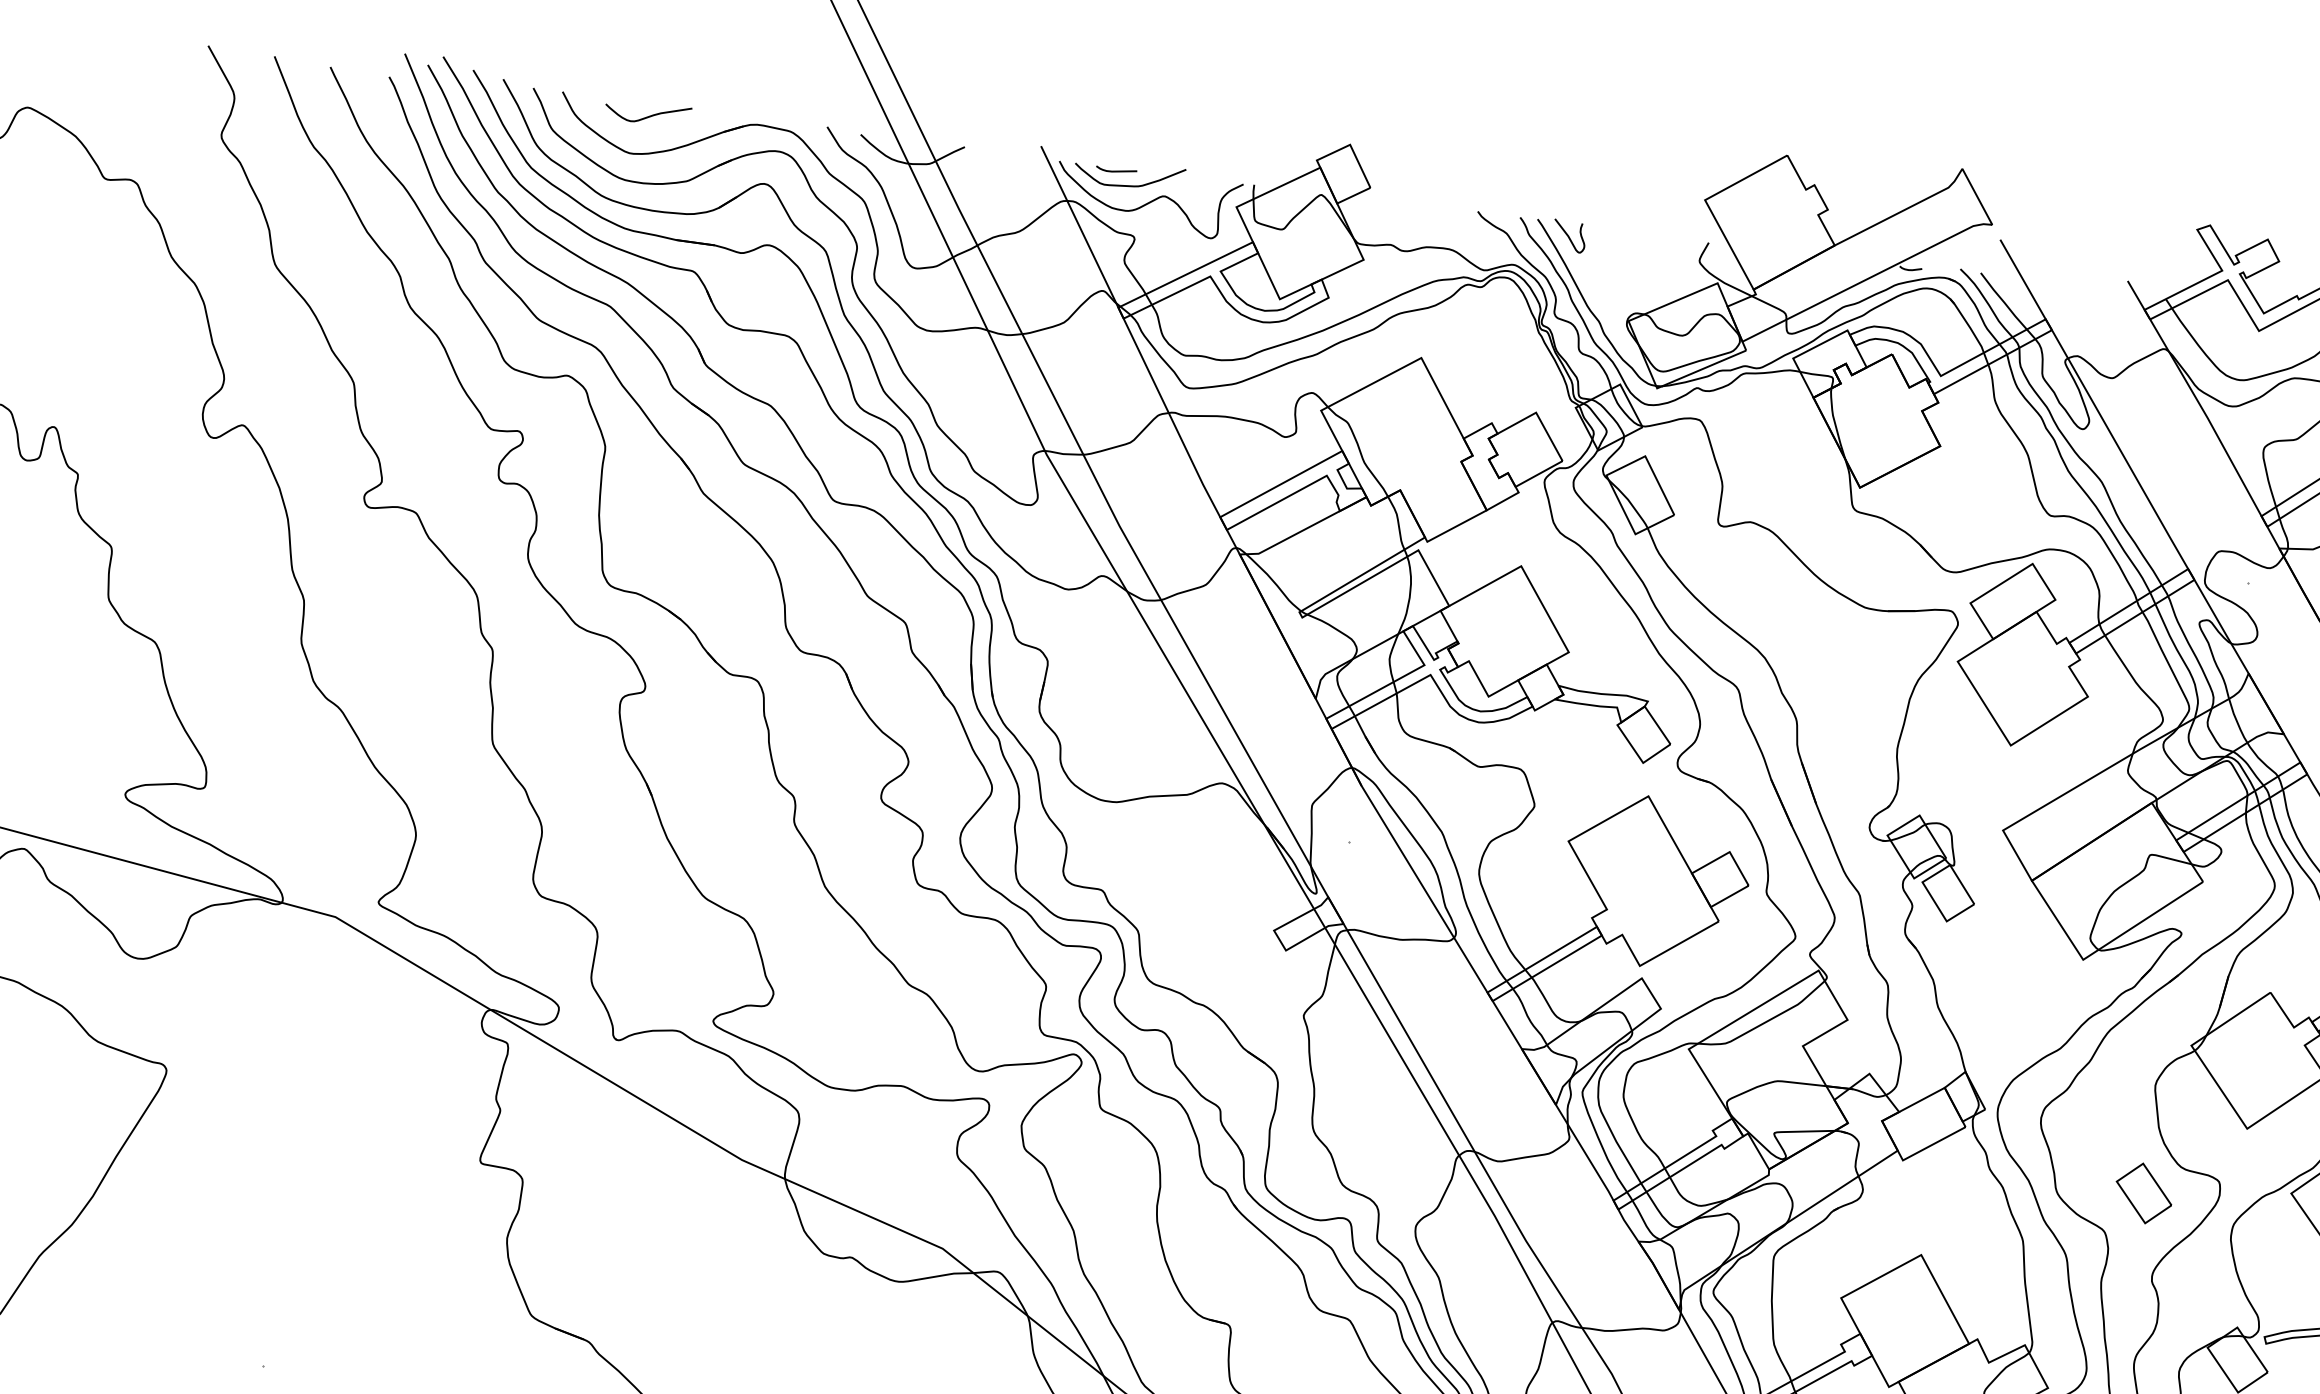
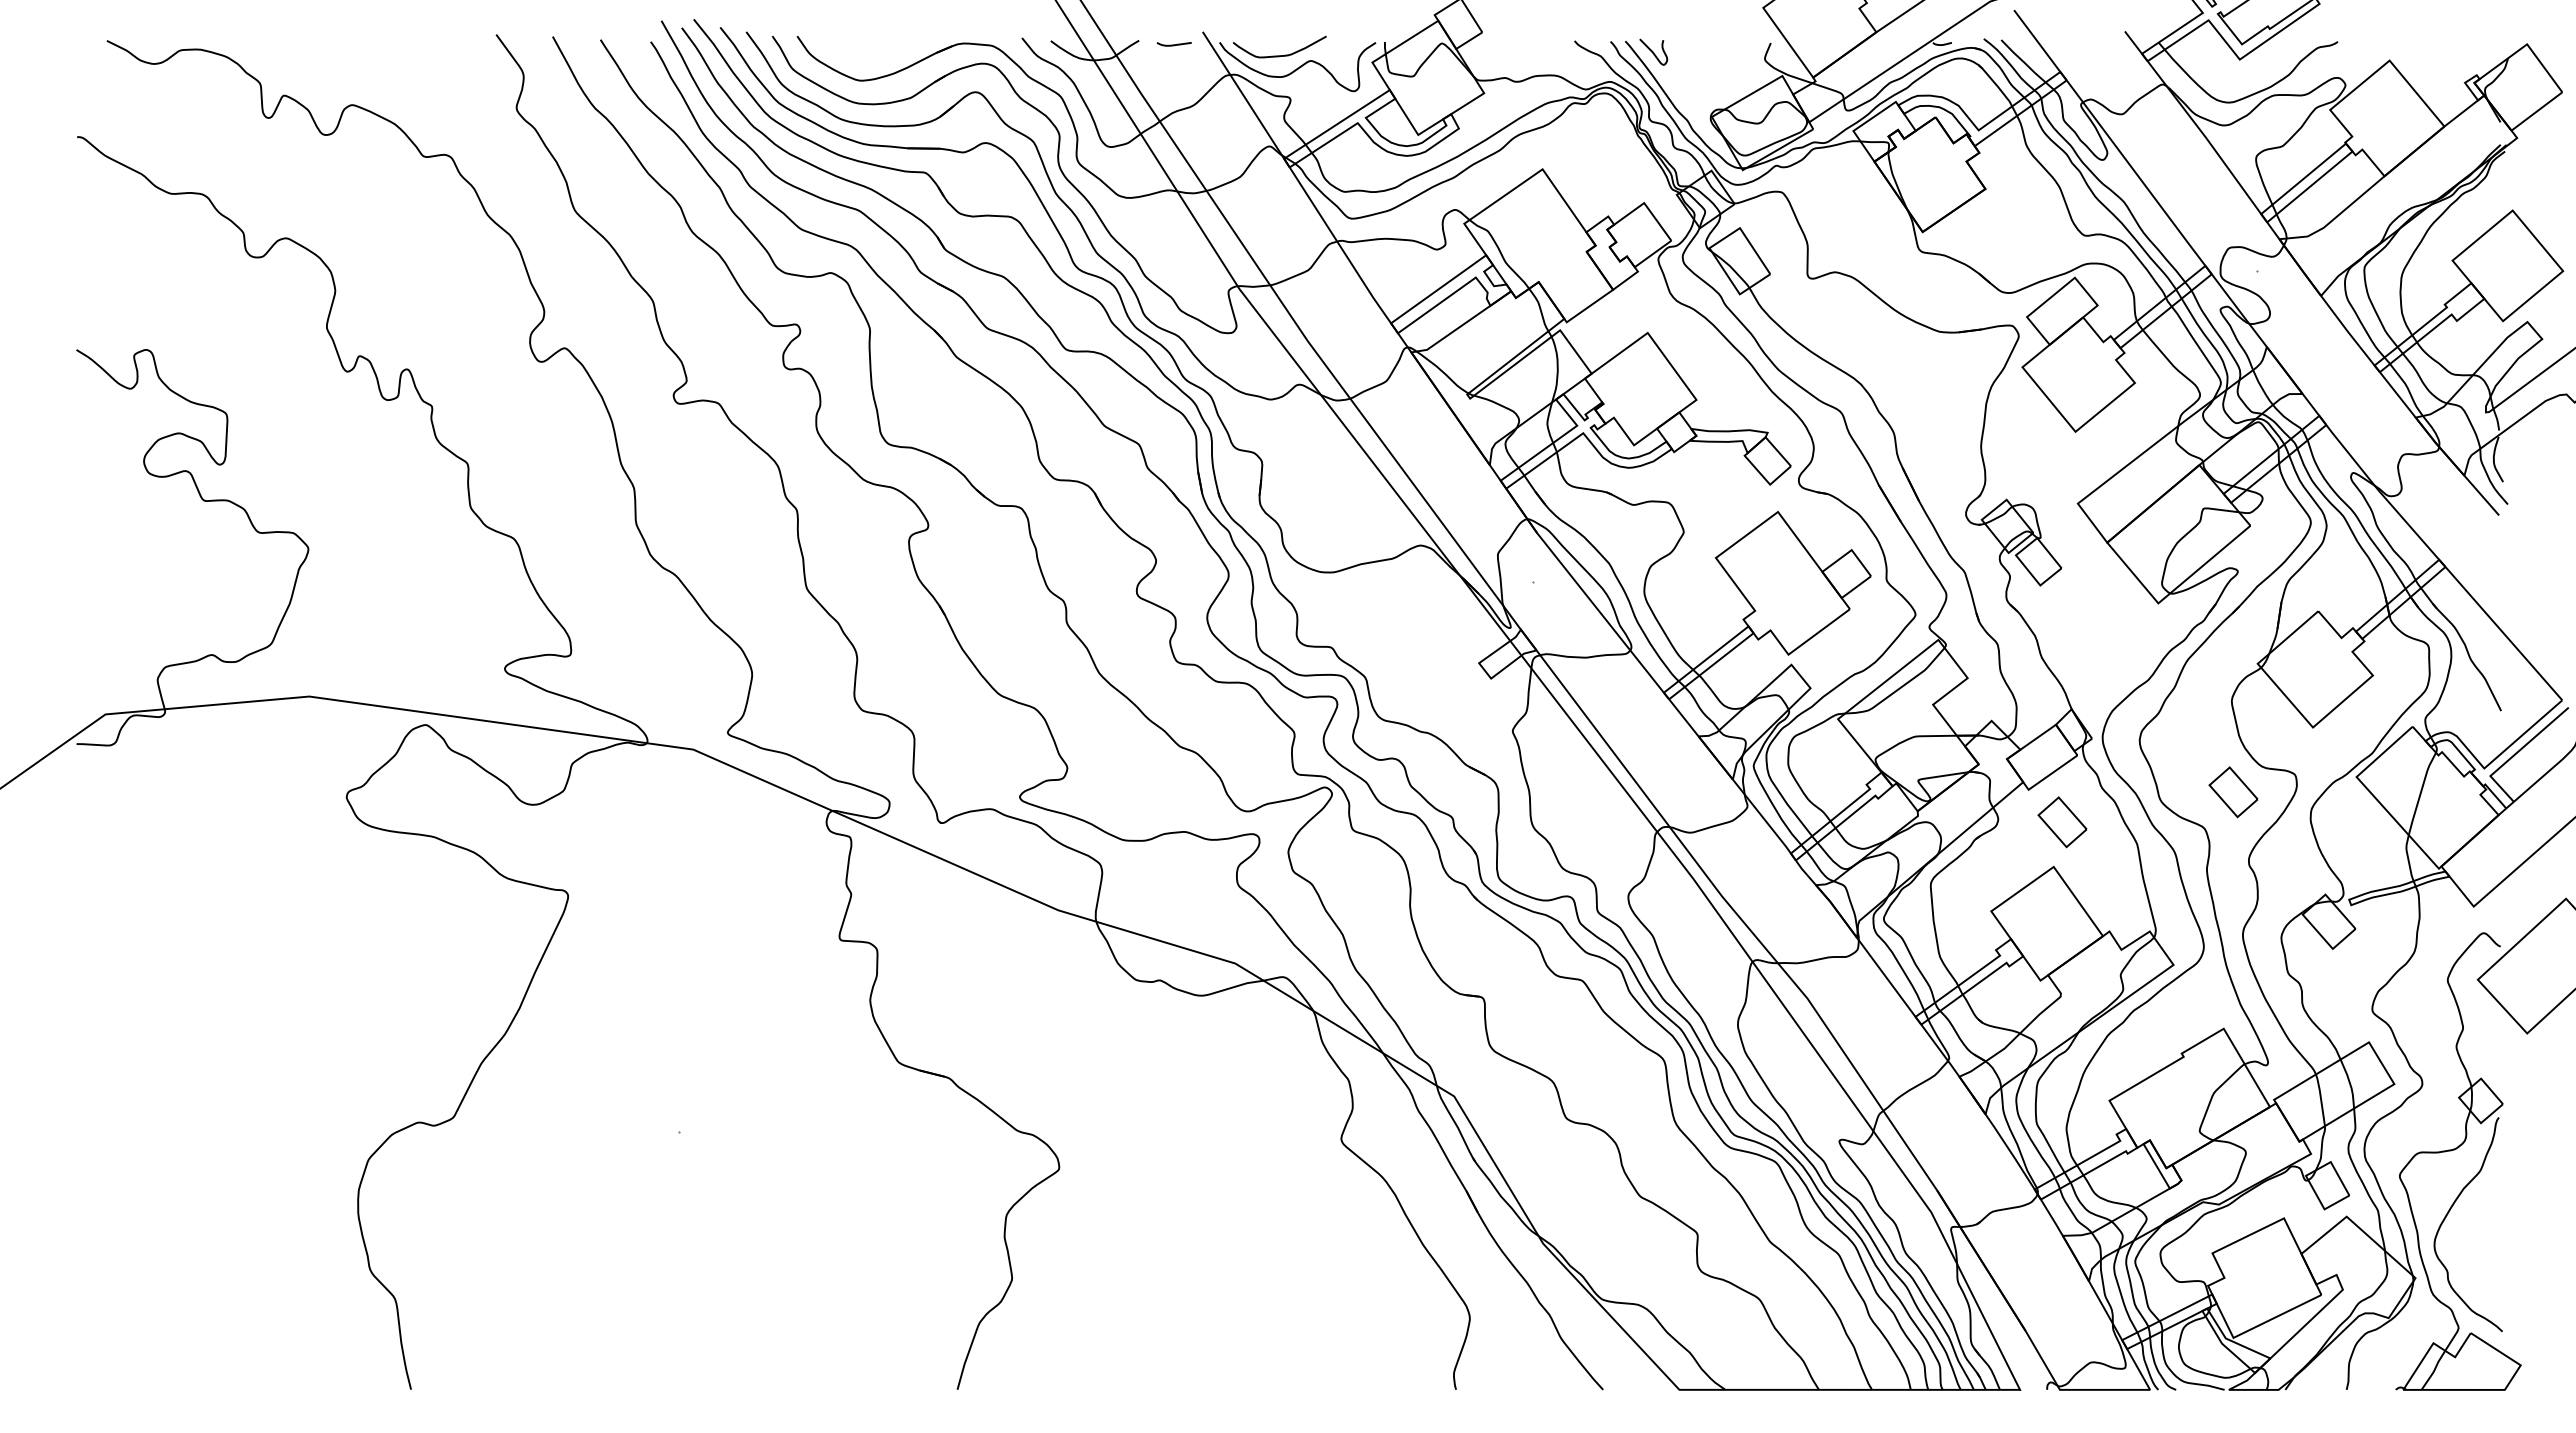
curve: (647, 115) -> (870, 47), removed
curve: (1115, 170) -> (1173, 44), moved
part: (1938, 1203) -> (2062, 822), added

